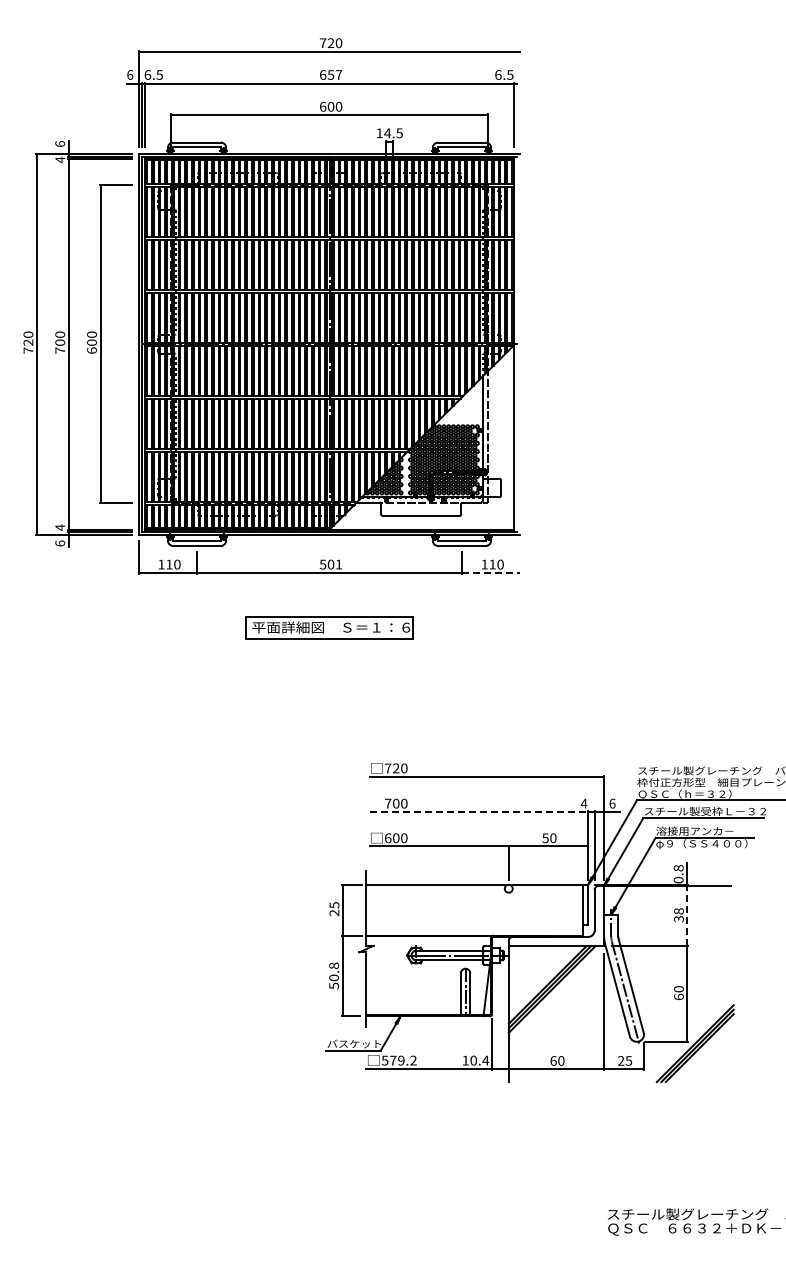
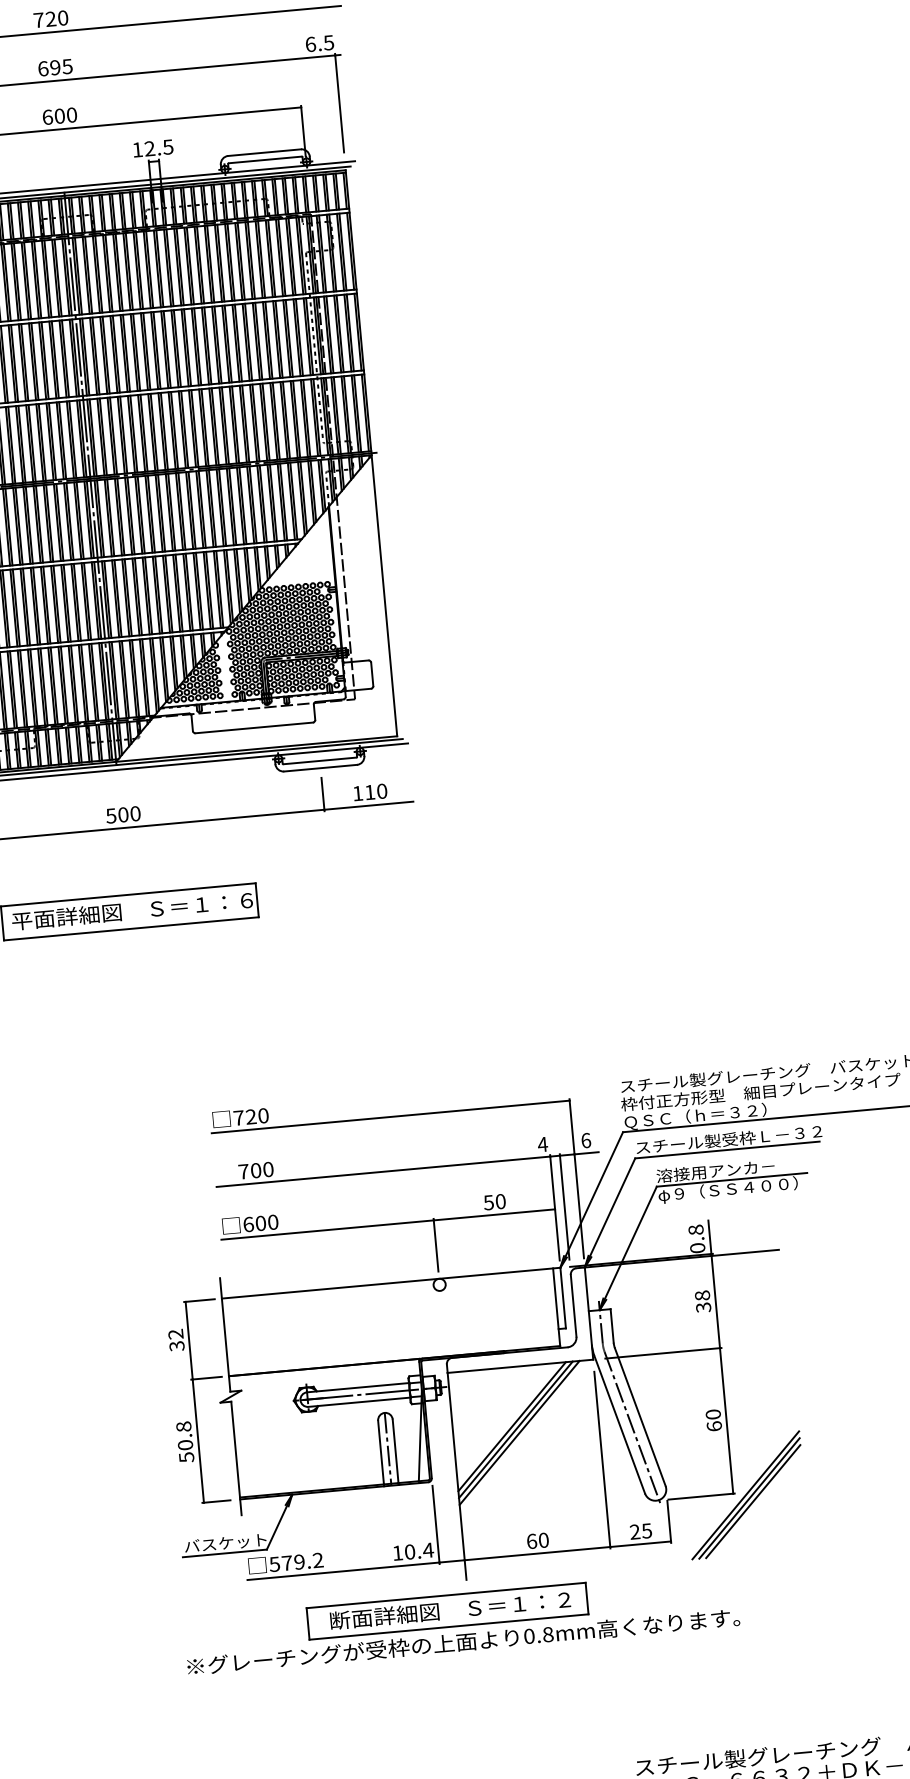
text: (334, 74) -> (60, 66), 657 -> 695
text: (387, 133) -> (149, 149), 14.5 -> 12.5
text: (338, 564) -> (134, 813), 501 -> 500
line: (491, 573) -> (369, 806), dashed -> solid
line: (479, 811) -> (384, 1171), dashed -> solid
text: (334, 909) -> (176, 1340), 25 -> 32
line: (687, 915) -> (716, 1300), dashed -> solid
part: (503, 1109) -> (462, 1622), added

